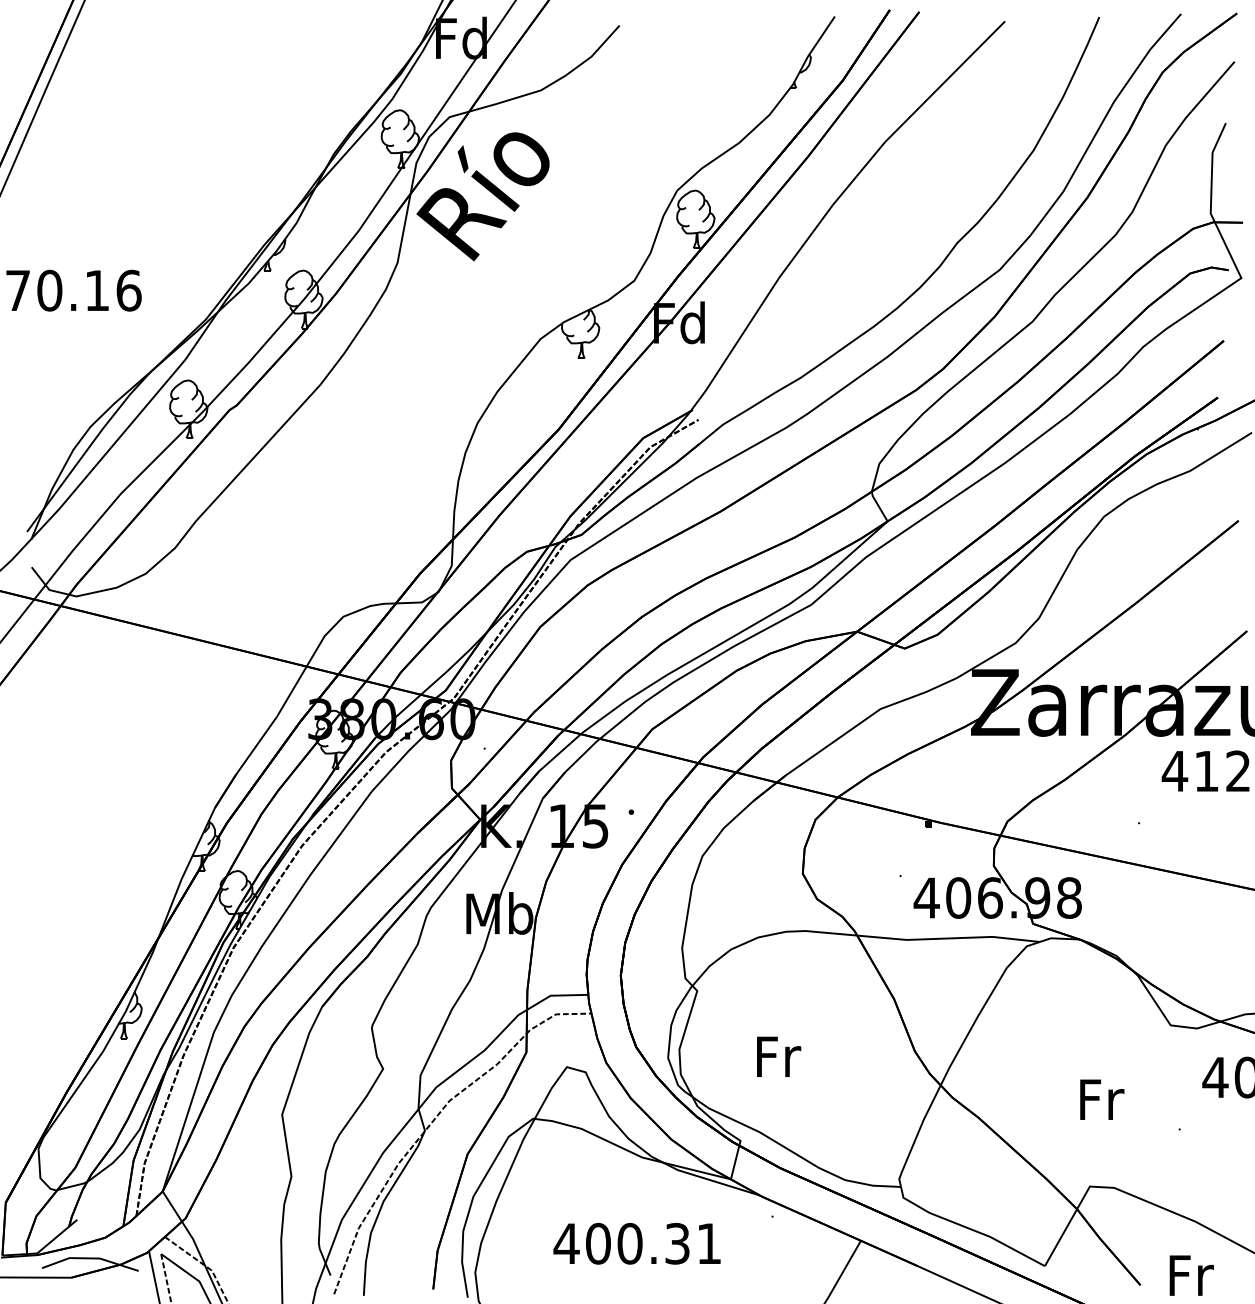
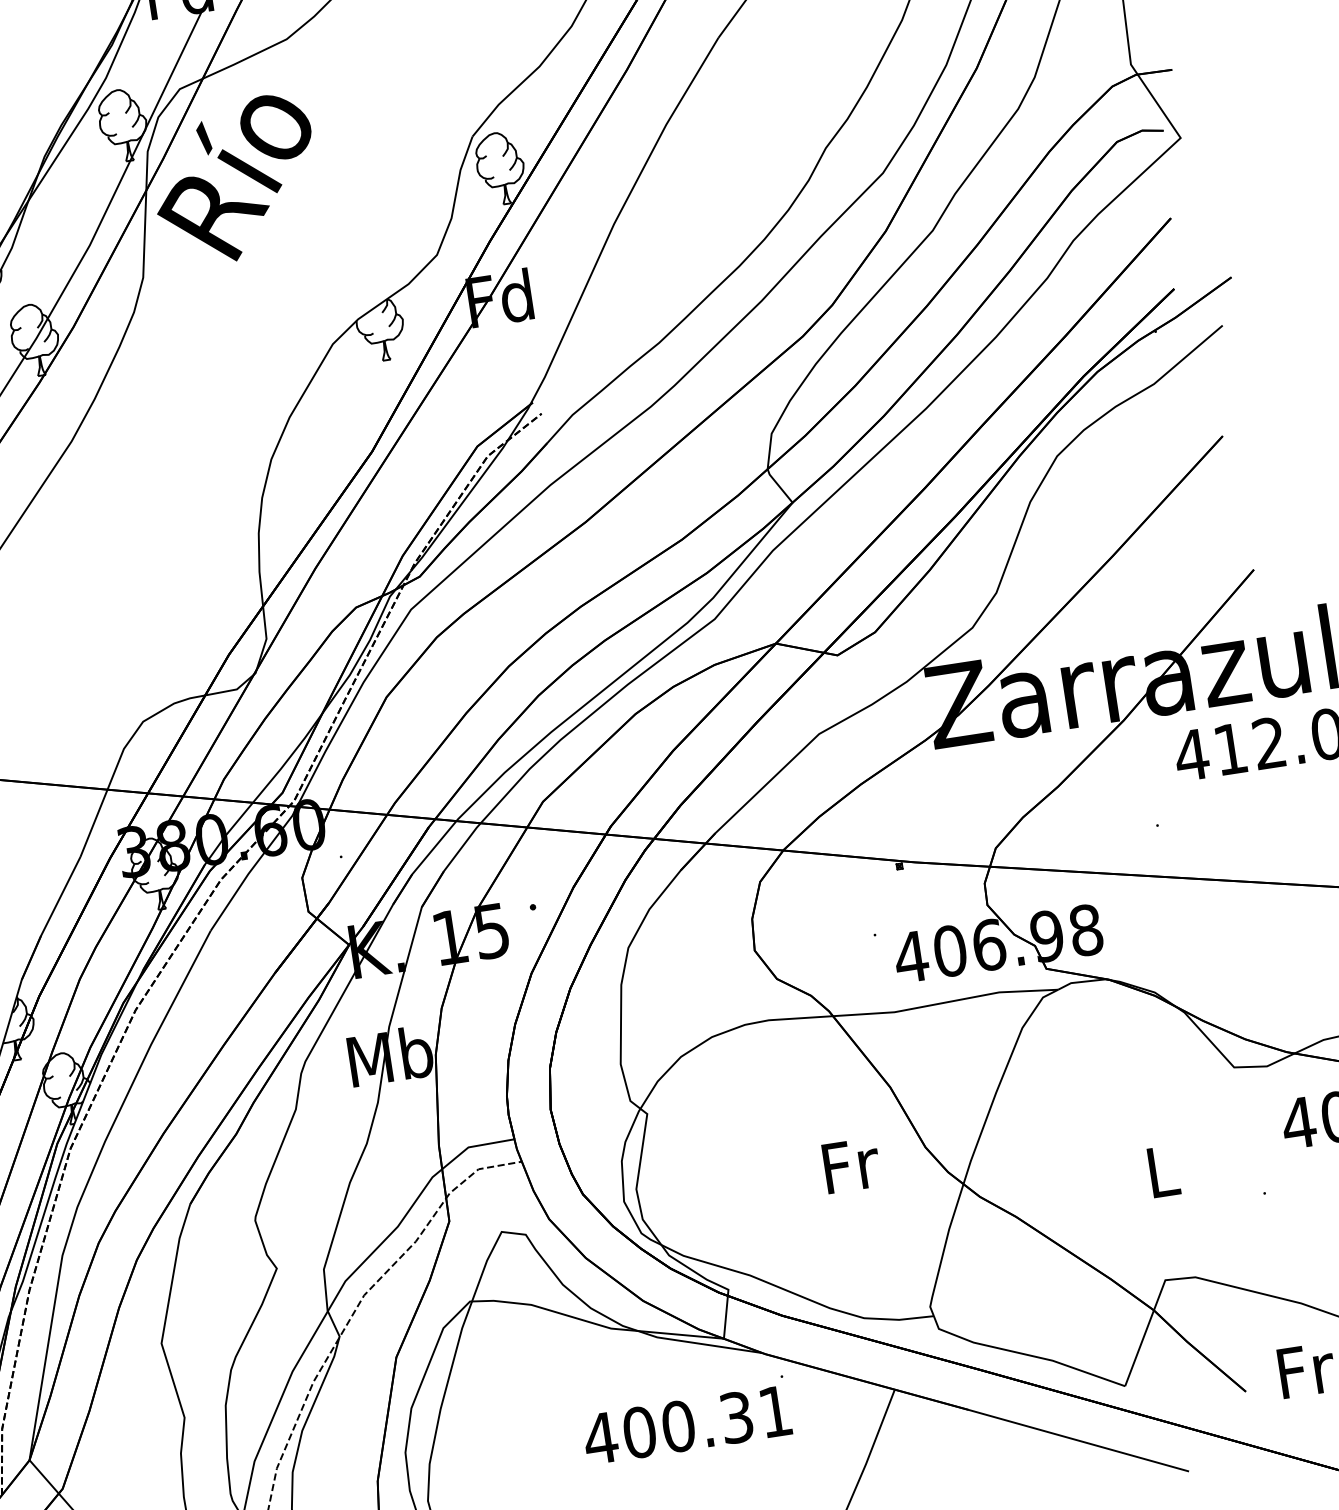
text: (779, 1056) -> (852, 1164), moved
text: (1102, 1099) -> (1164, 1171), Fr -> L
text: (636, 1243) -> (686, 1424), moved

